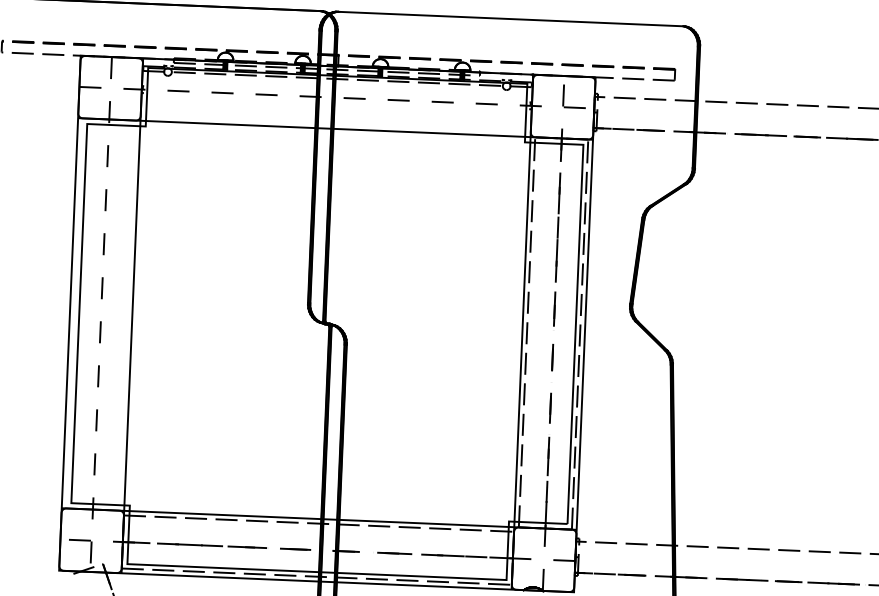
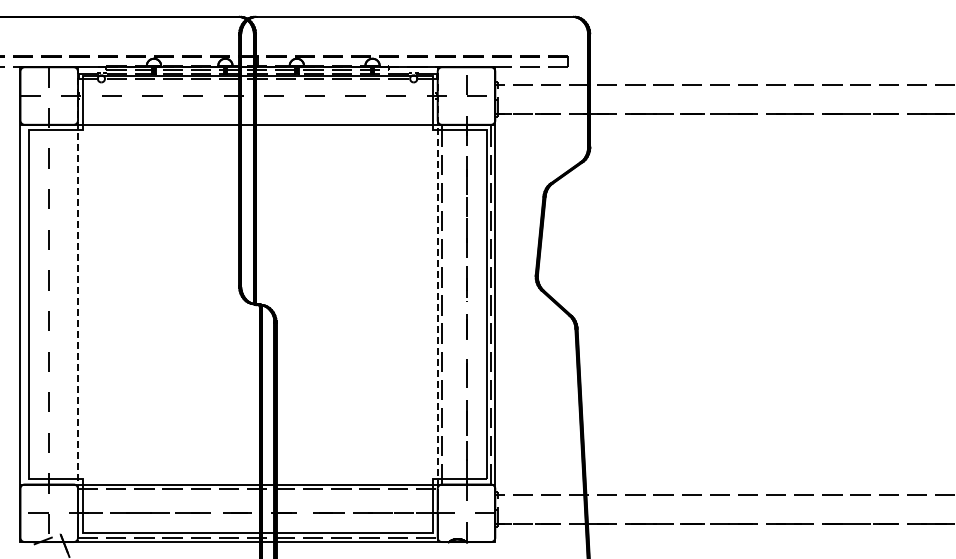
line: (132, 316) -> (78, 305), solid -> dashed
line: (522, 331) -> (437, 304), solid -> dashed

